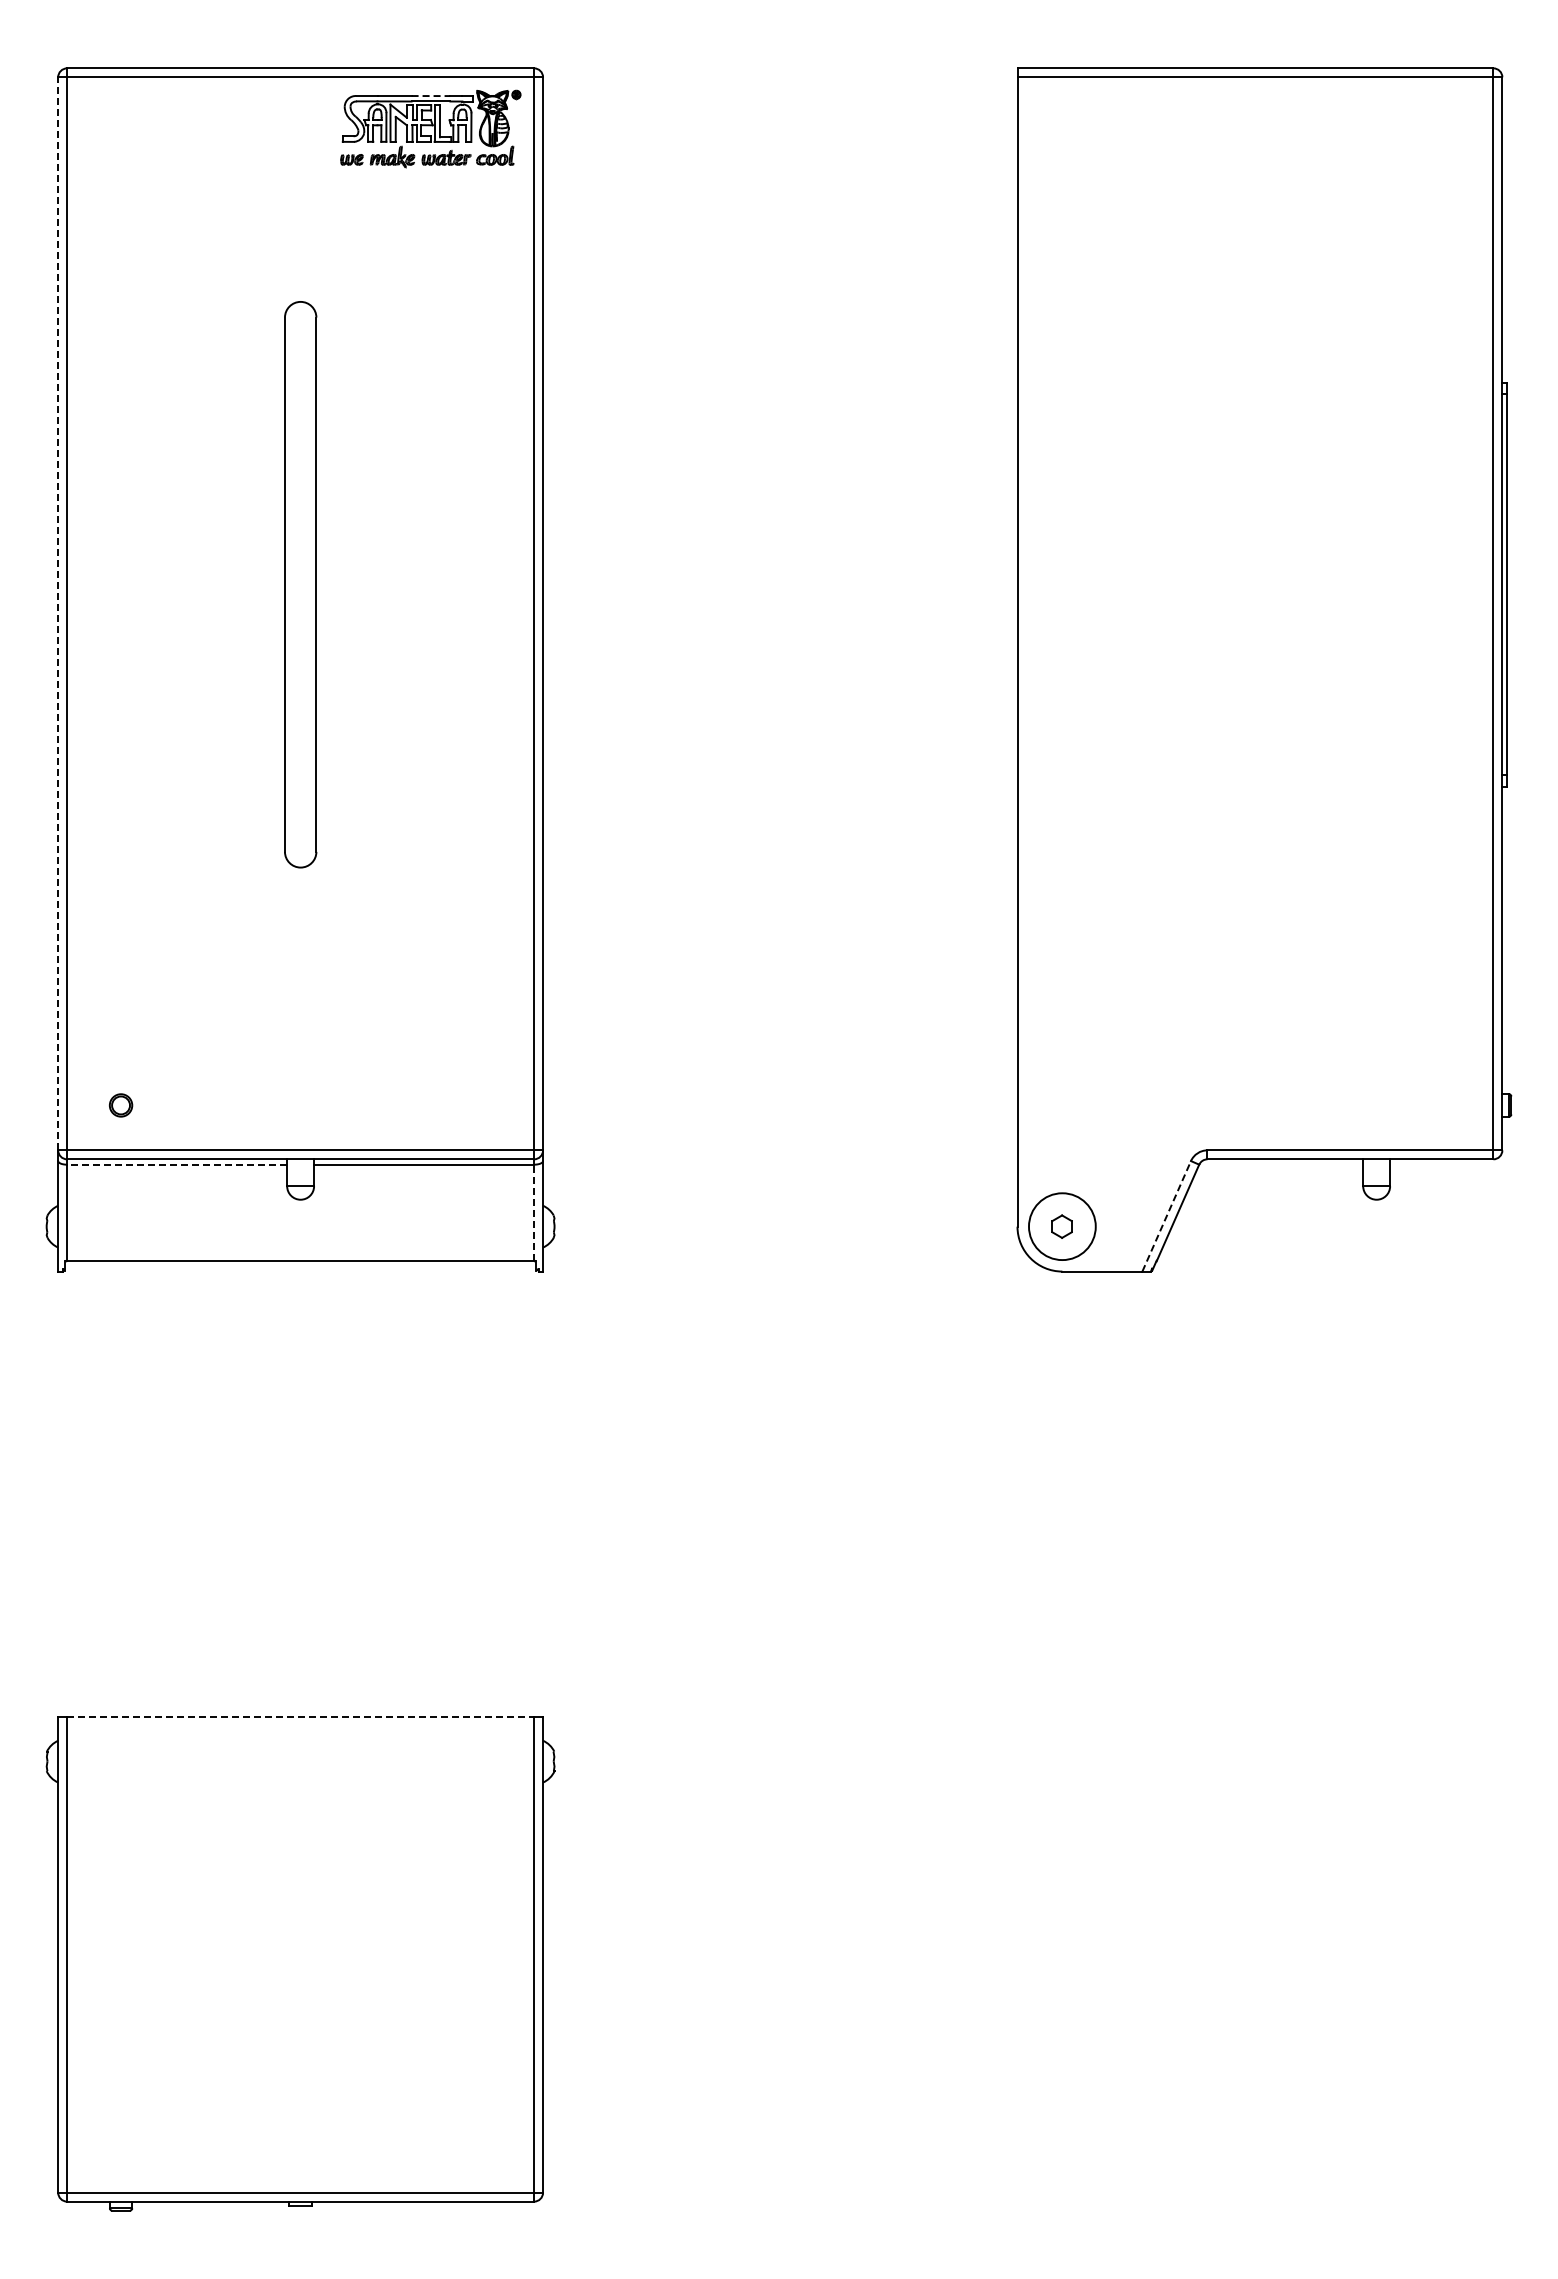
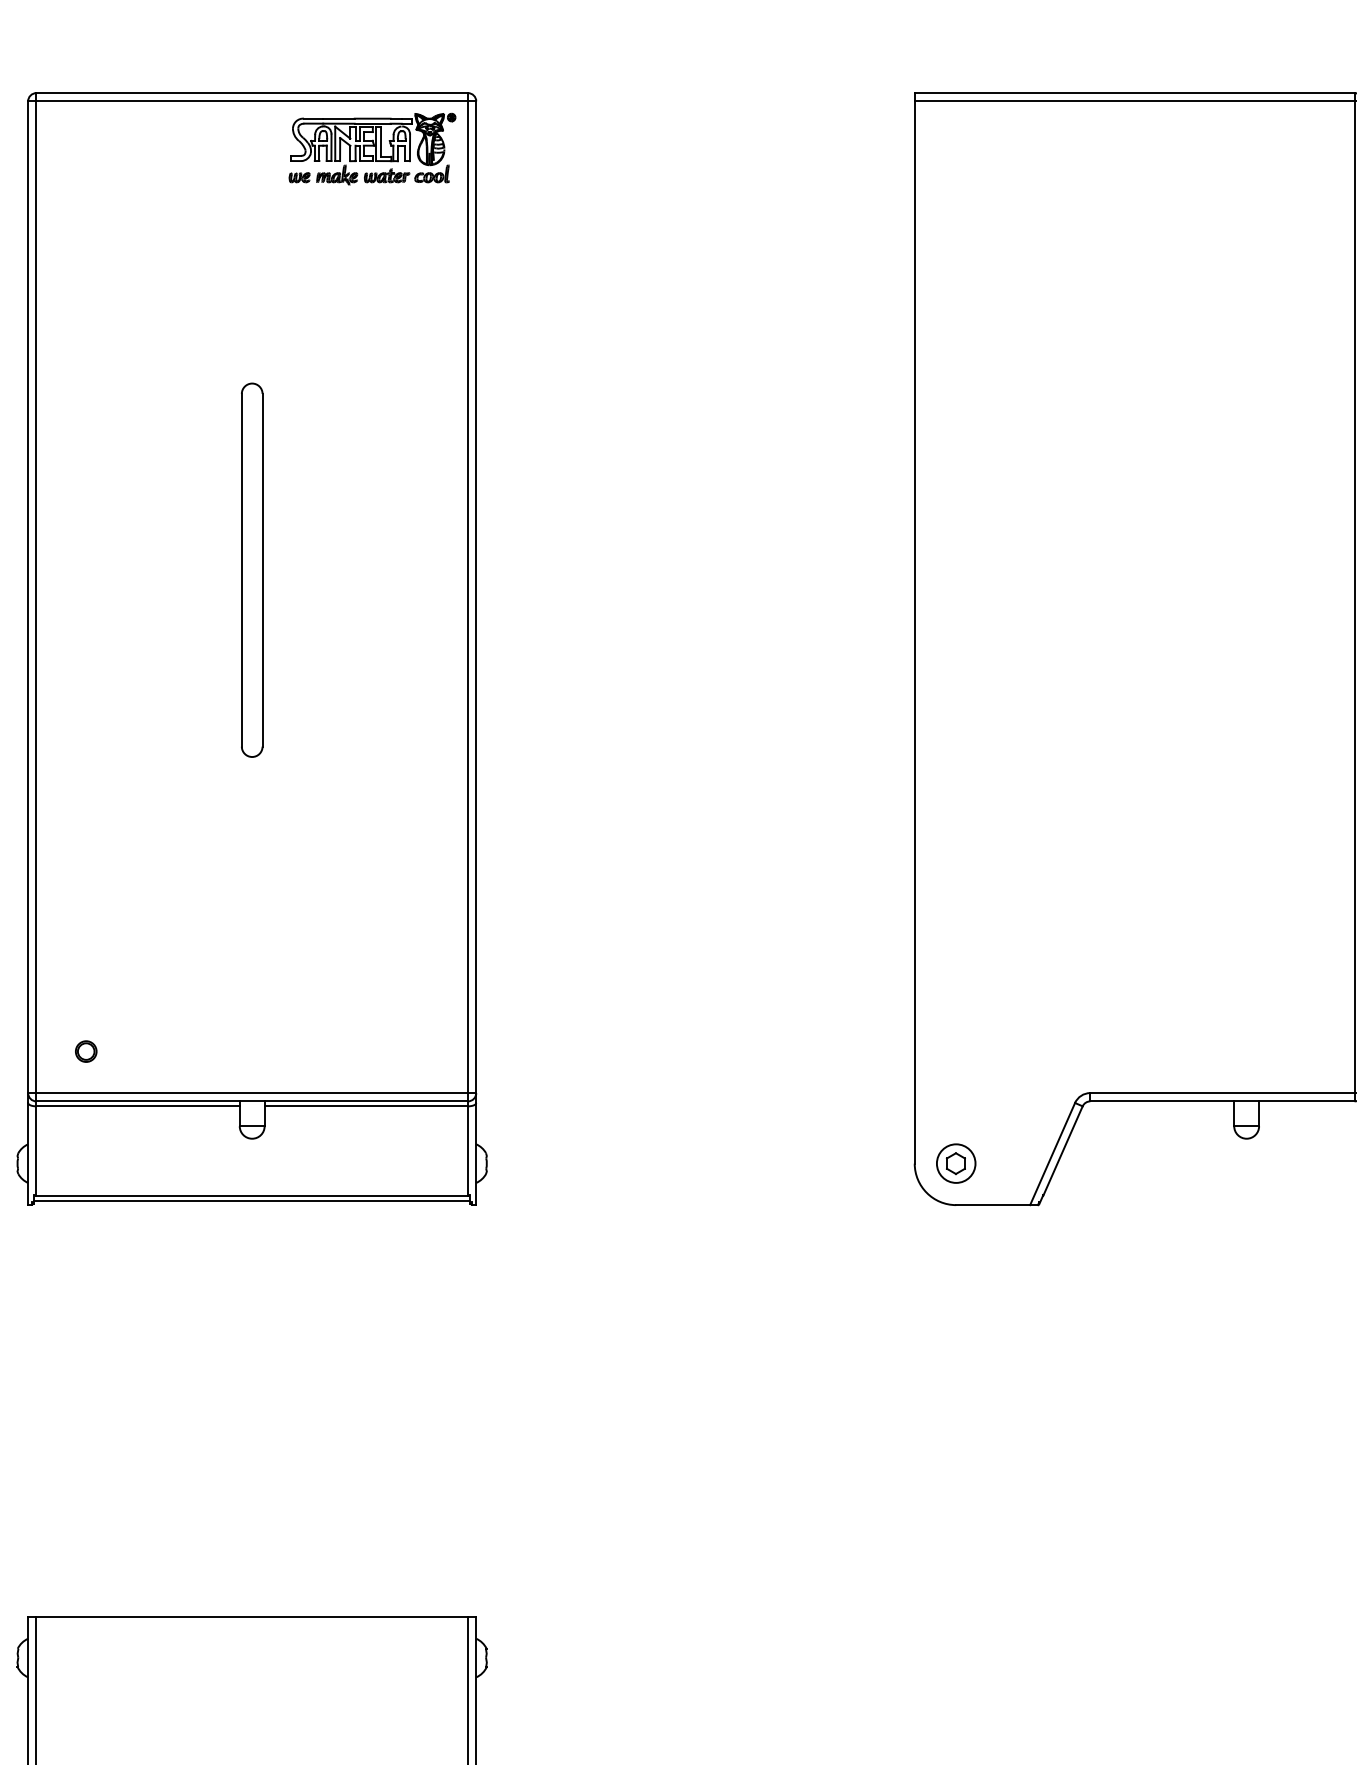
line: (431, 96) -> (373, 119), dashed -> solid
part: (300, 584) -> (252, 570), size x0.71
line: (58, 613) -> (28, 596), dashed -> solid
line: (177, 1164) -> (138, 1106), dashed -> solid
line: (534, 1212) -> (468, 1150), dashed -> solid
line: (1166, 1215) -> (1052, 1153), dashed -> solid
circle: (1062, 1226) -> (956, 1163), size x0.62
line: (300, 1267) -> (252, 1201), added
line: (301, 1716) -> (253, 1616), dashed -> solid

